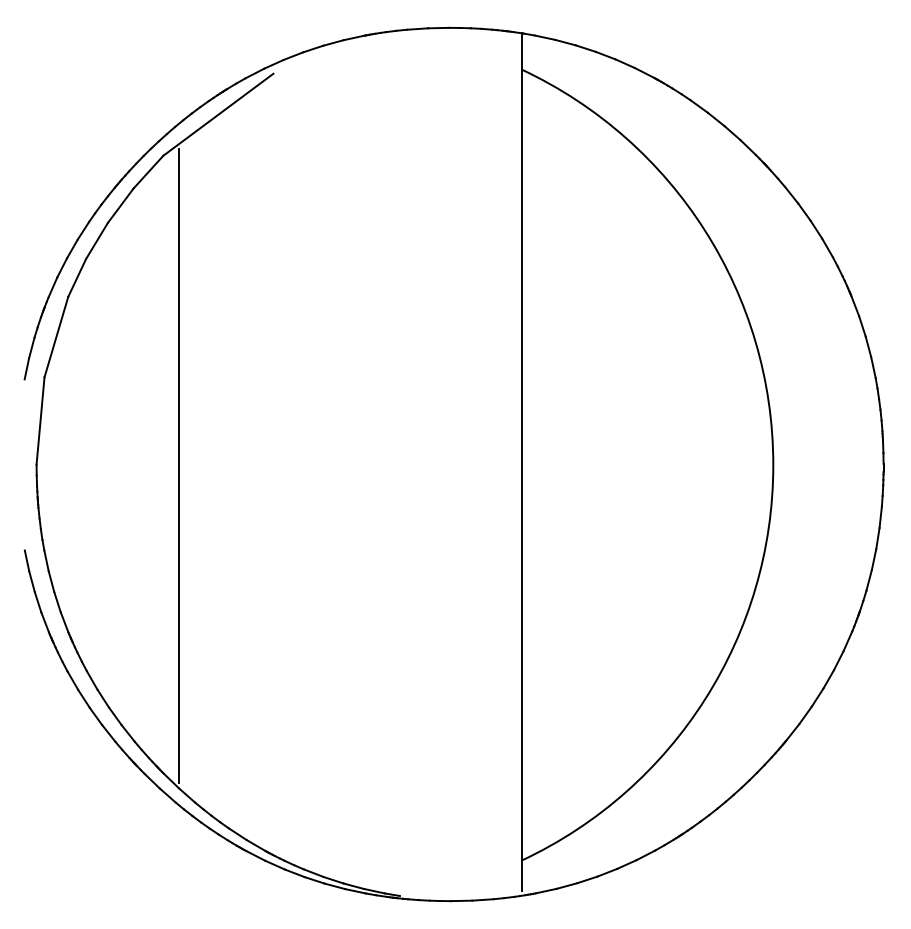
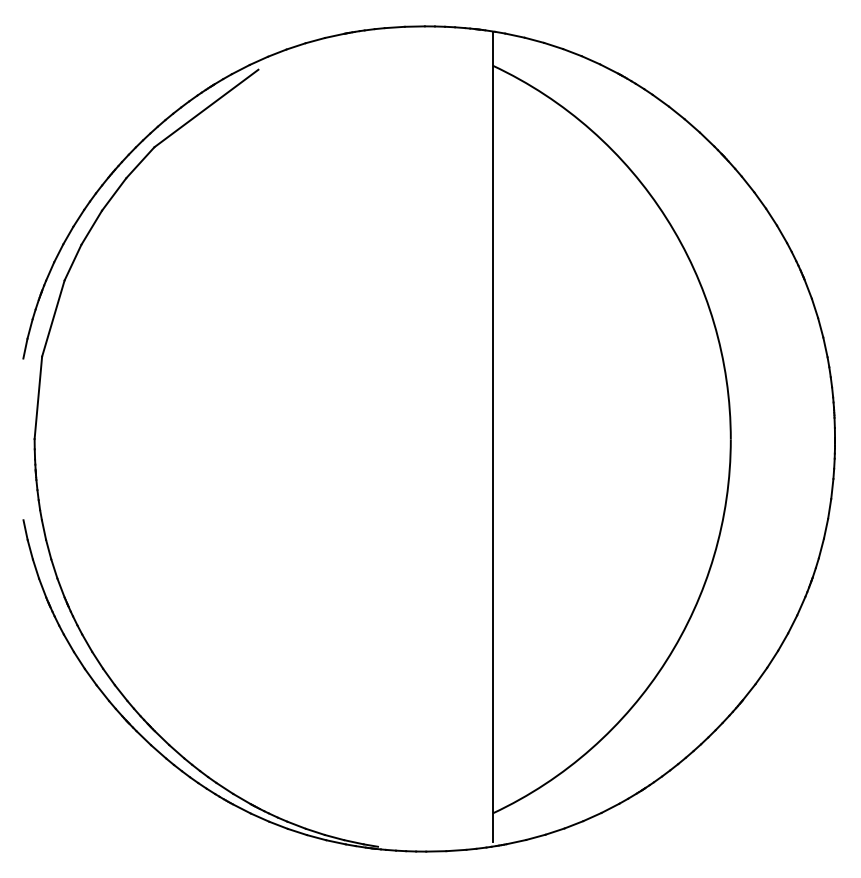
line: (178, 466) -> (168, 440), removed

